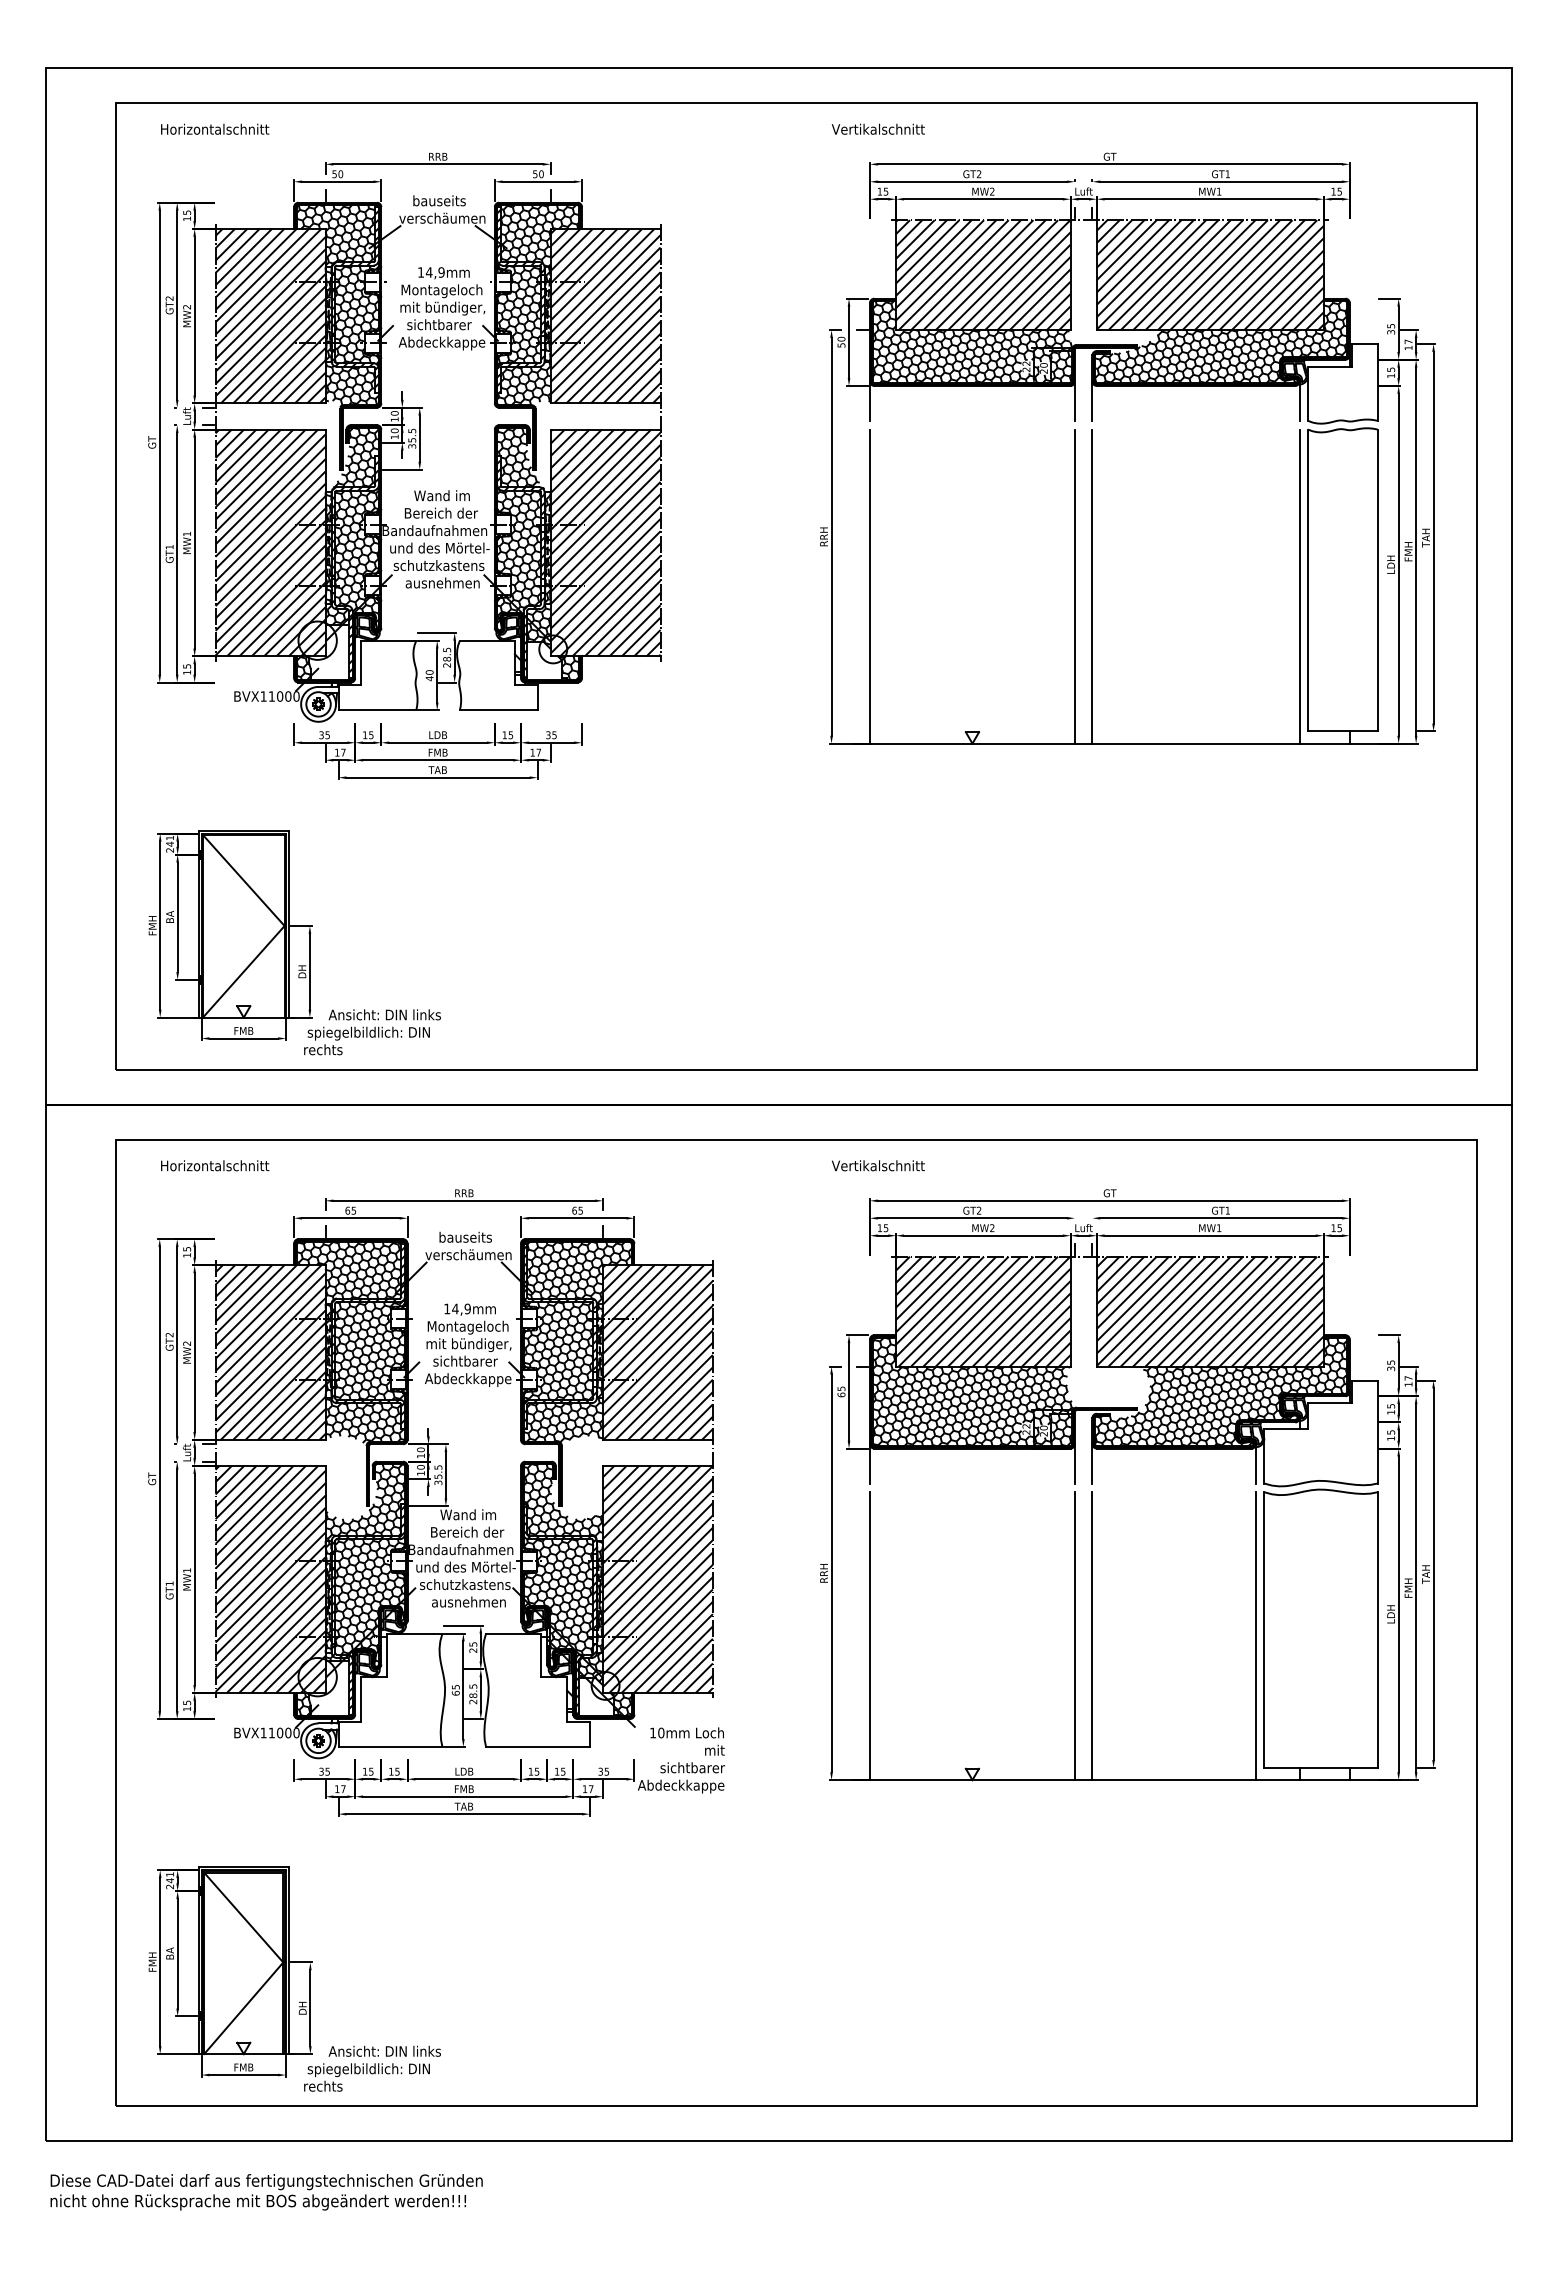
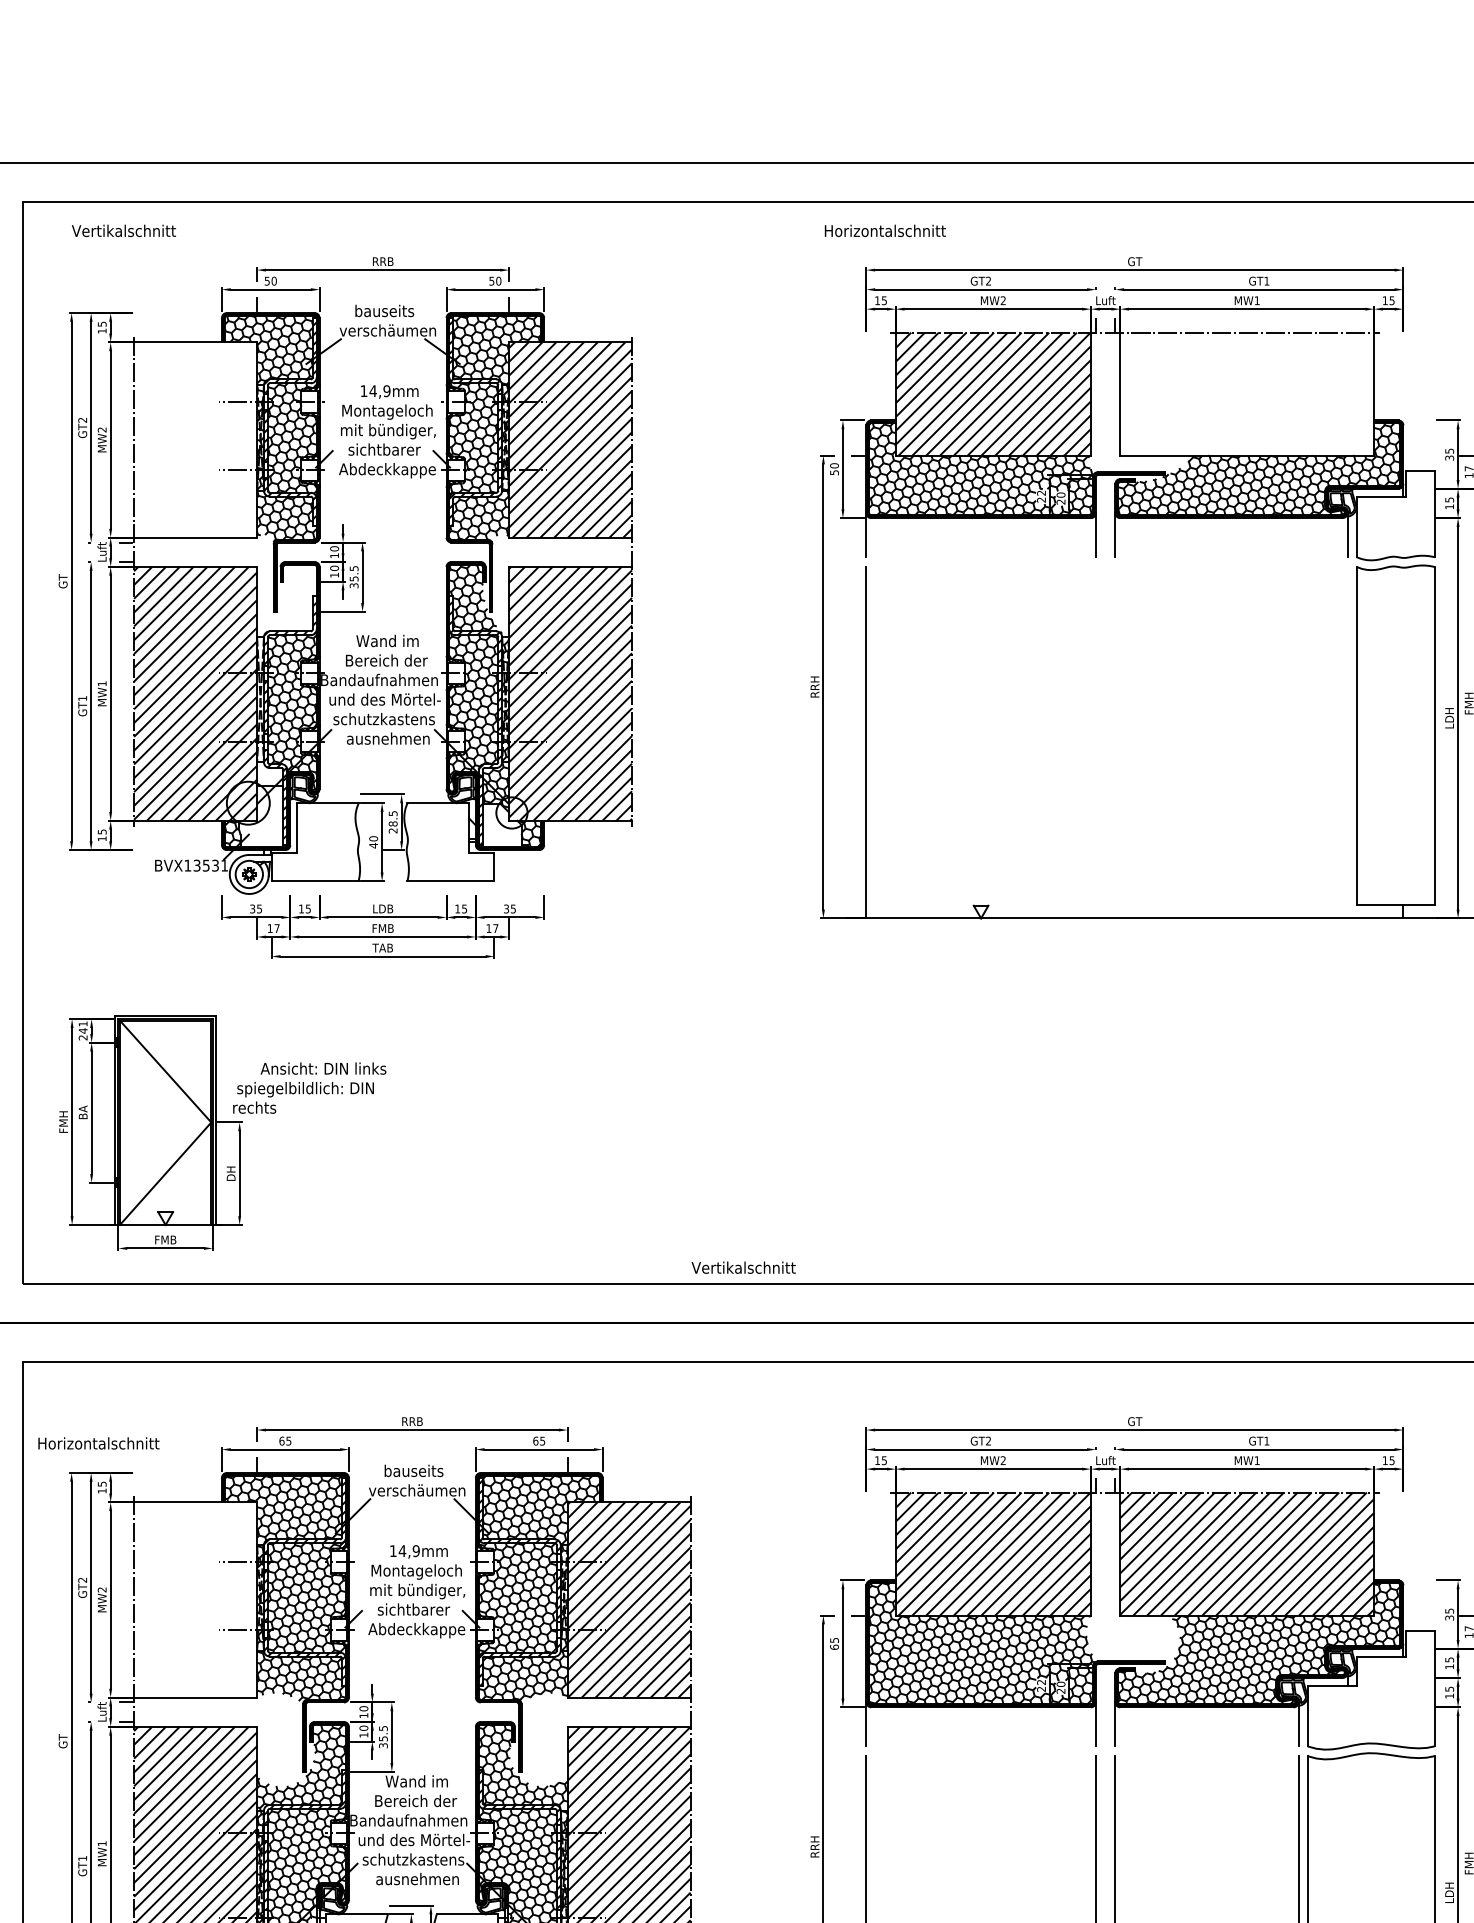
text: (214, 128) -> (132, 230), Horizontalschnitt -> Vertikalschnitt
text: (886, 128) -> (884, 230), Vertikalschnitt -> Horizontalschnitt
hatch: (1209, 275) -> (1246, 394), removed
hatch: (270, 315) -> (195, 439), removed
hatch: (351, 526) -> (286, 675), removed
line: (1074, 586) -> (1095, 742), removed
line: (1092, 586) -> (1115, 742), removed
line: (1300, 586) -> (1348, 742), removed
text: (283, 696) -> (210, 865), BVX11000 -> BVX13531
text: (372, 1032) -> (309, 1088), moved
text: (215, 1165) -> (99, 1443), moved
text: (878, 1165) -> (743, 1267), moved
hatch: (270, 1352) -> (195, 1599), removed

